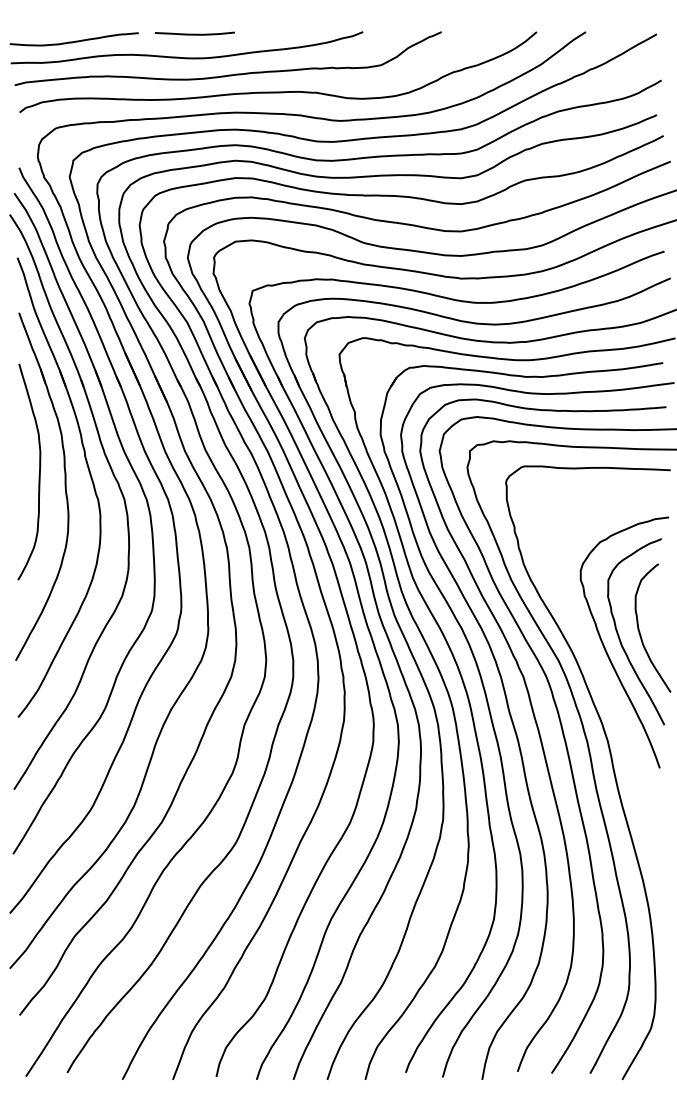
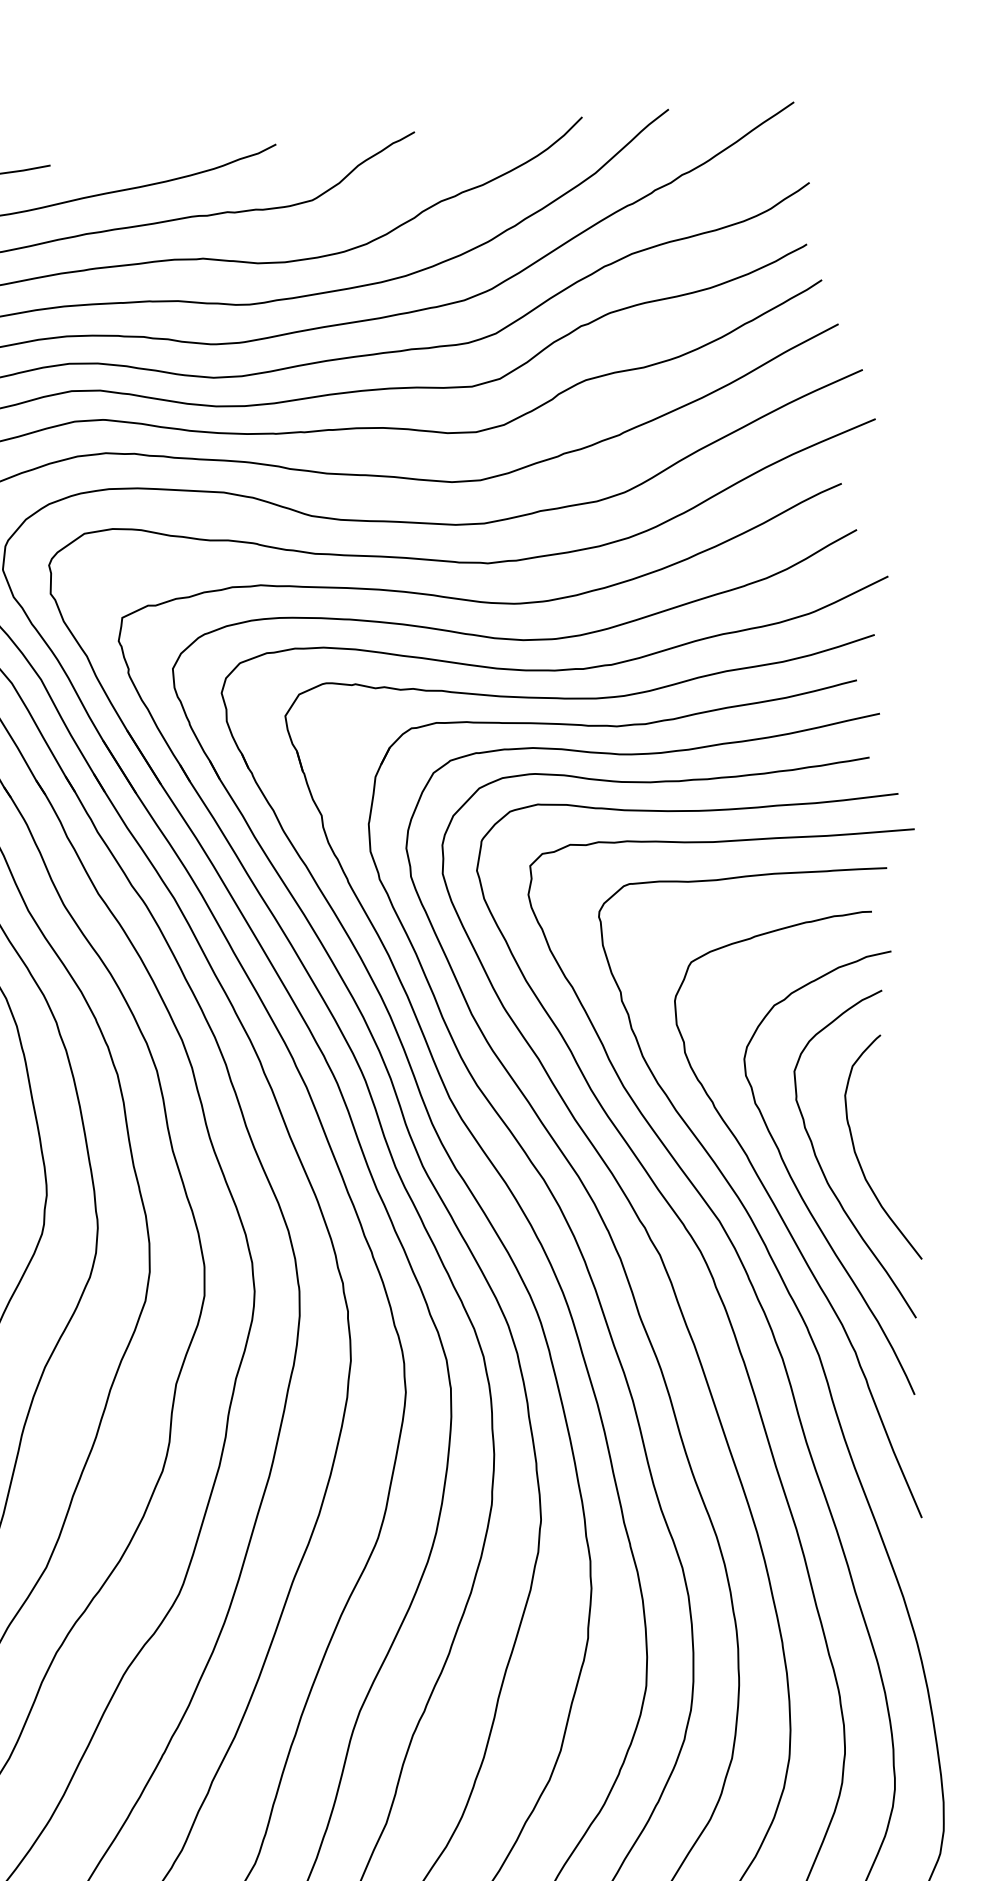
curve: (597, 667) -> (789, 1226), added

